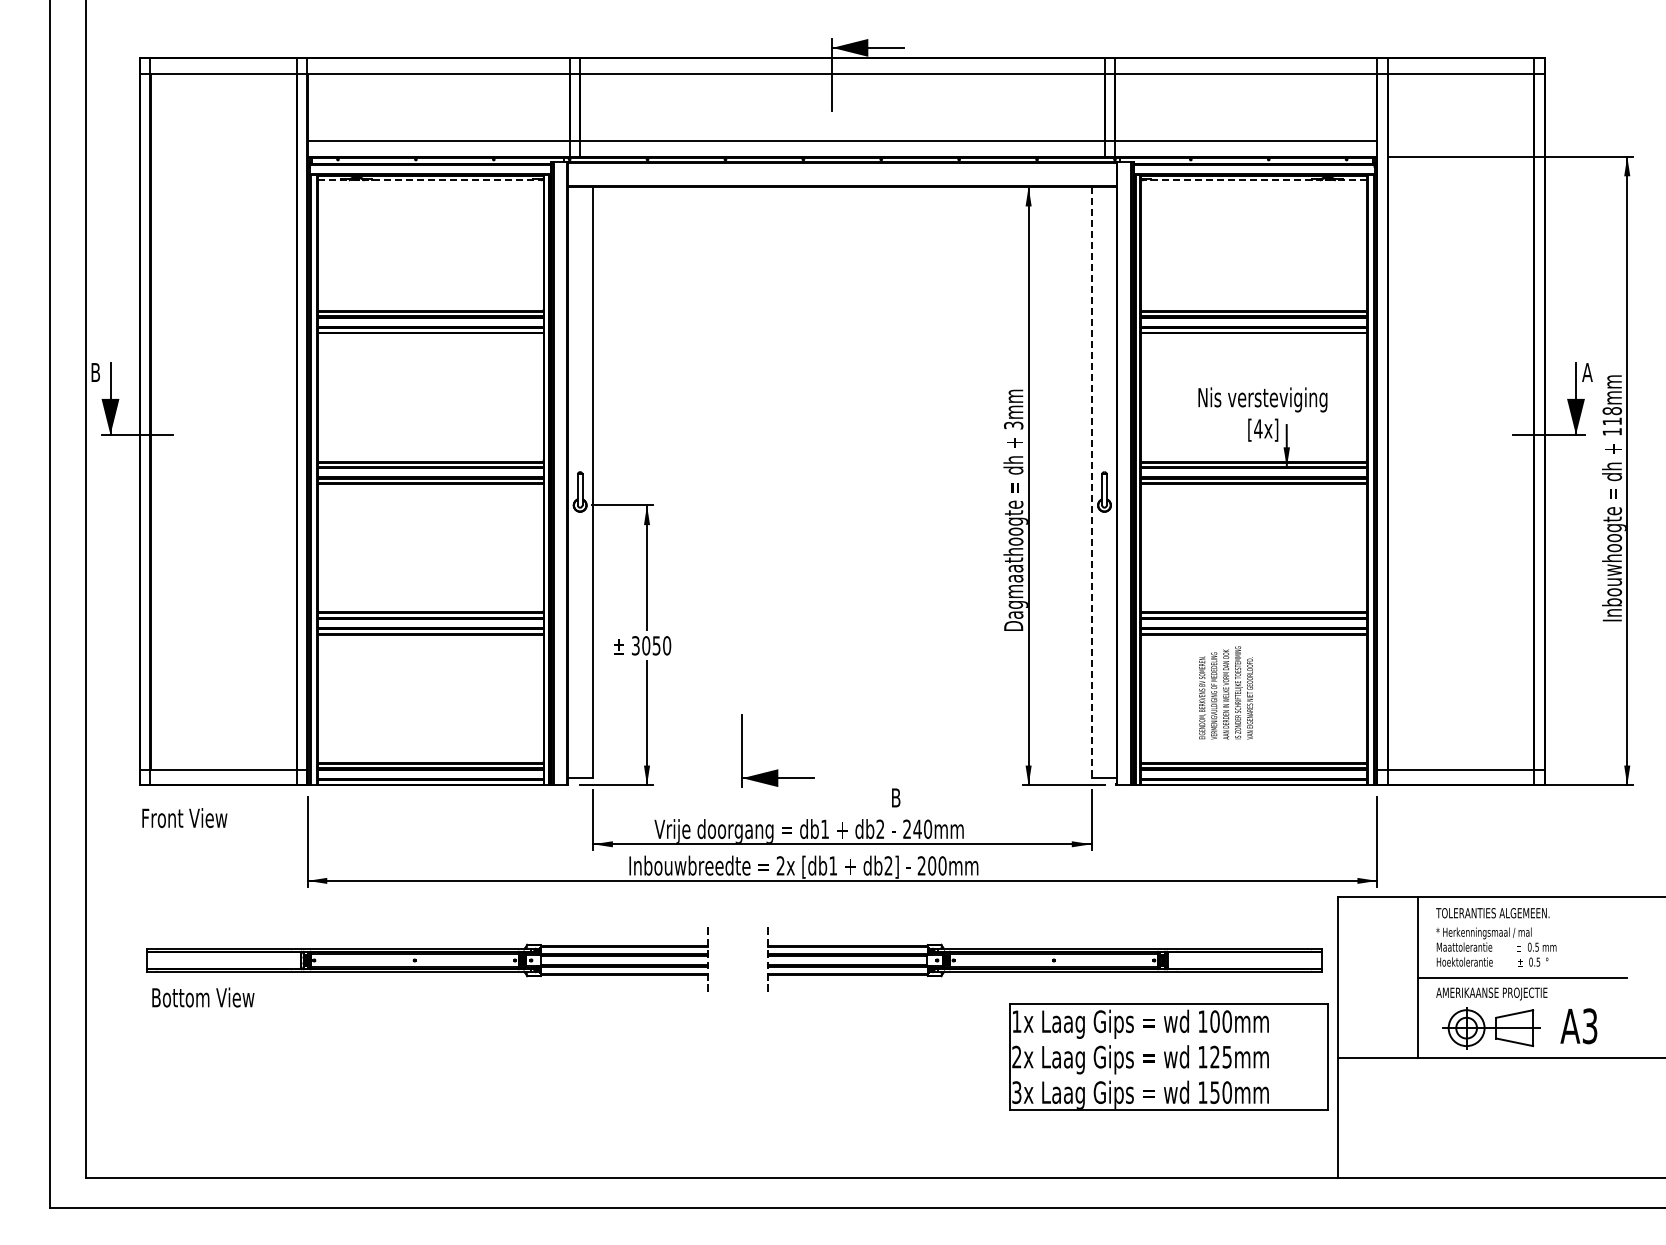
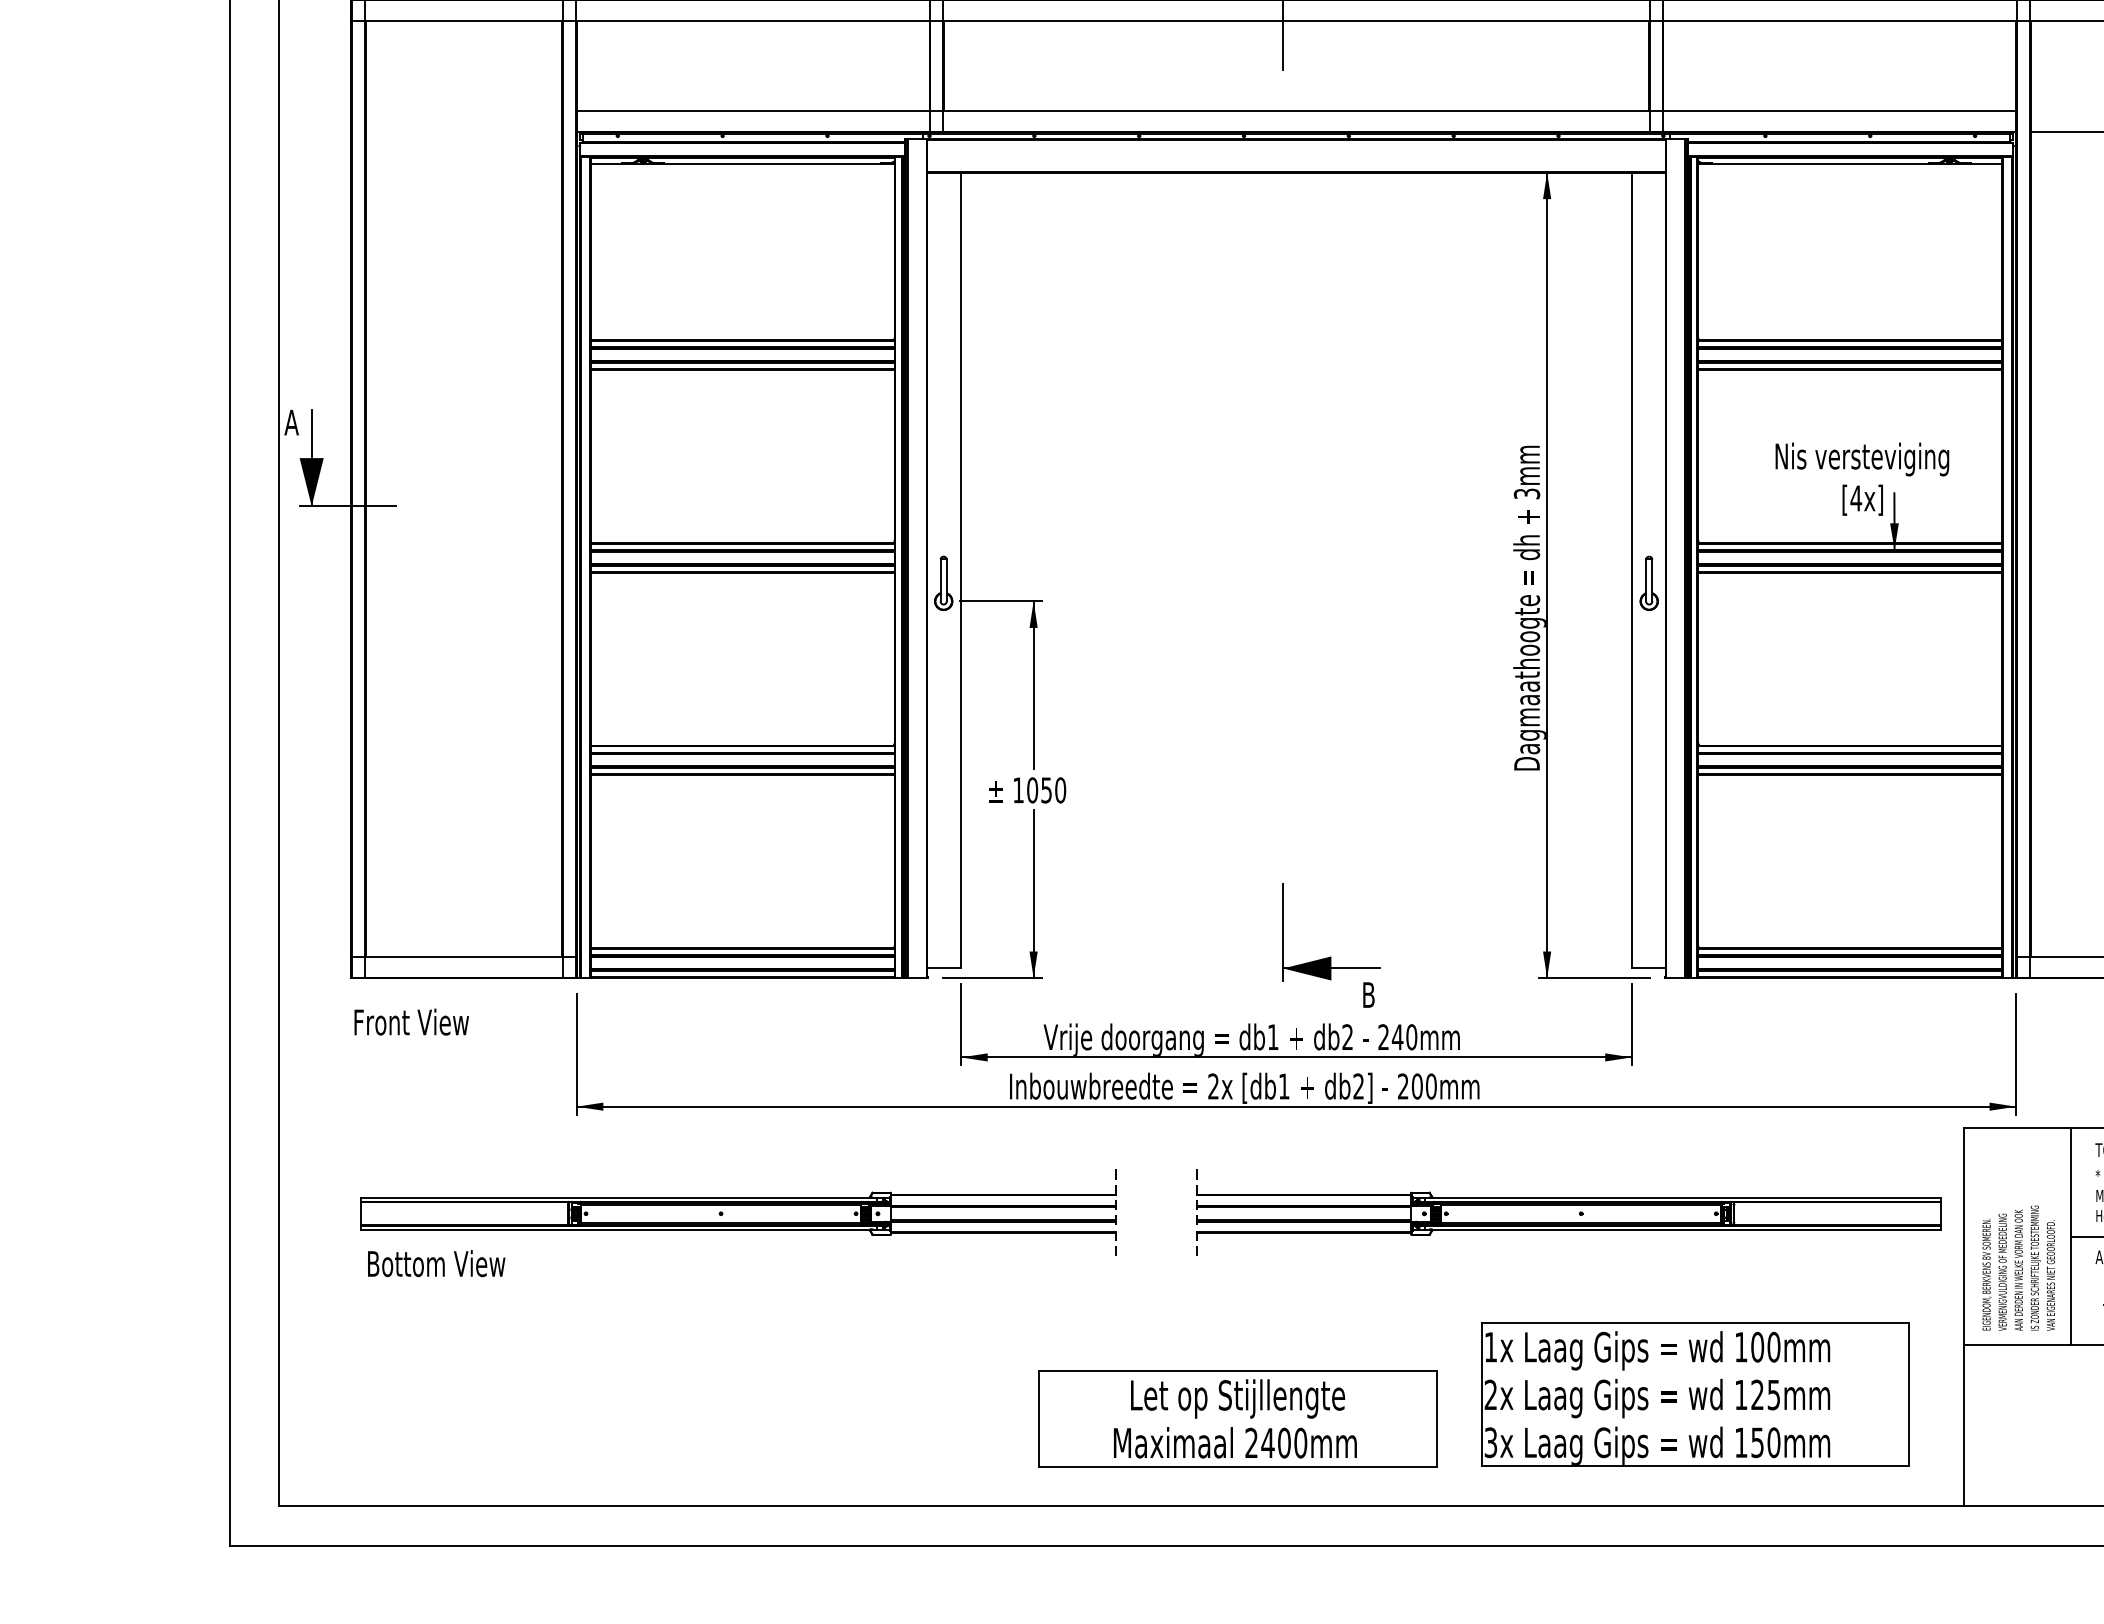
line: (430, 180) -> (742, 164), dashed -> solid
line: (1253, 180) -> (1849, 164), dashed -> solid
text: (95, 372) -> (291, 422), B -> A
line: (1091, 482) -> (1631, 570), dashed -> solid
text: (635, 645) -> (1018, 789), 3050 -> 1050
text: (1225, 692) -> (2017, 1267), moved
part: (777, 769) -> (1330, 956), moved
part: (1168, 1056) -> (1694, 1394), moved
part: (798, 1112) -> (1237, 1418), added

